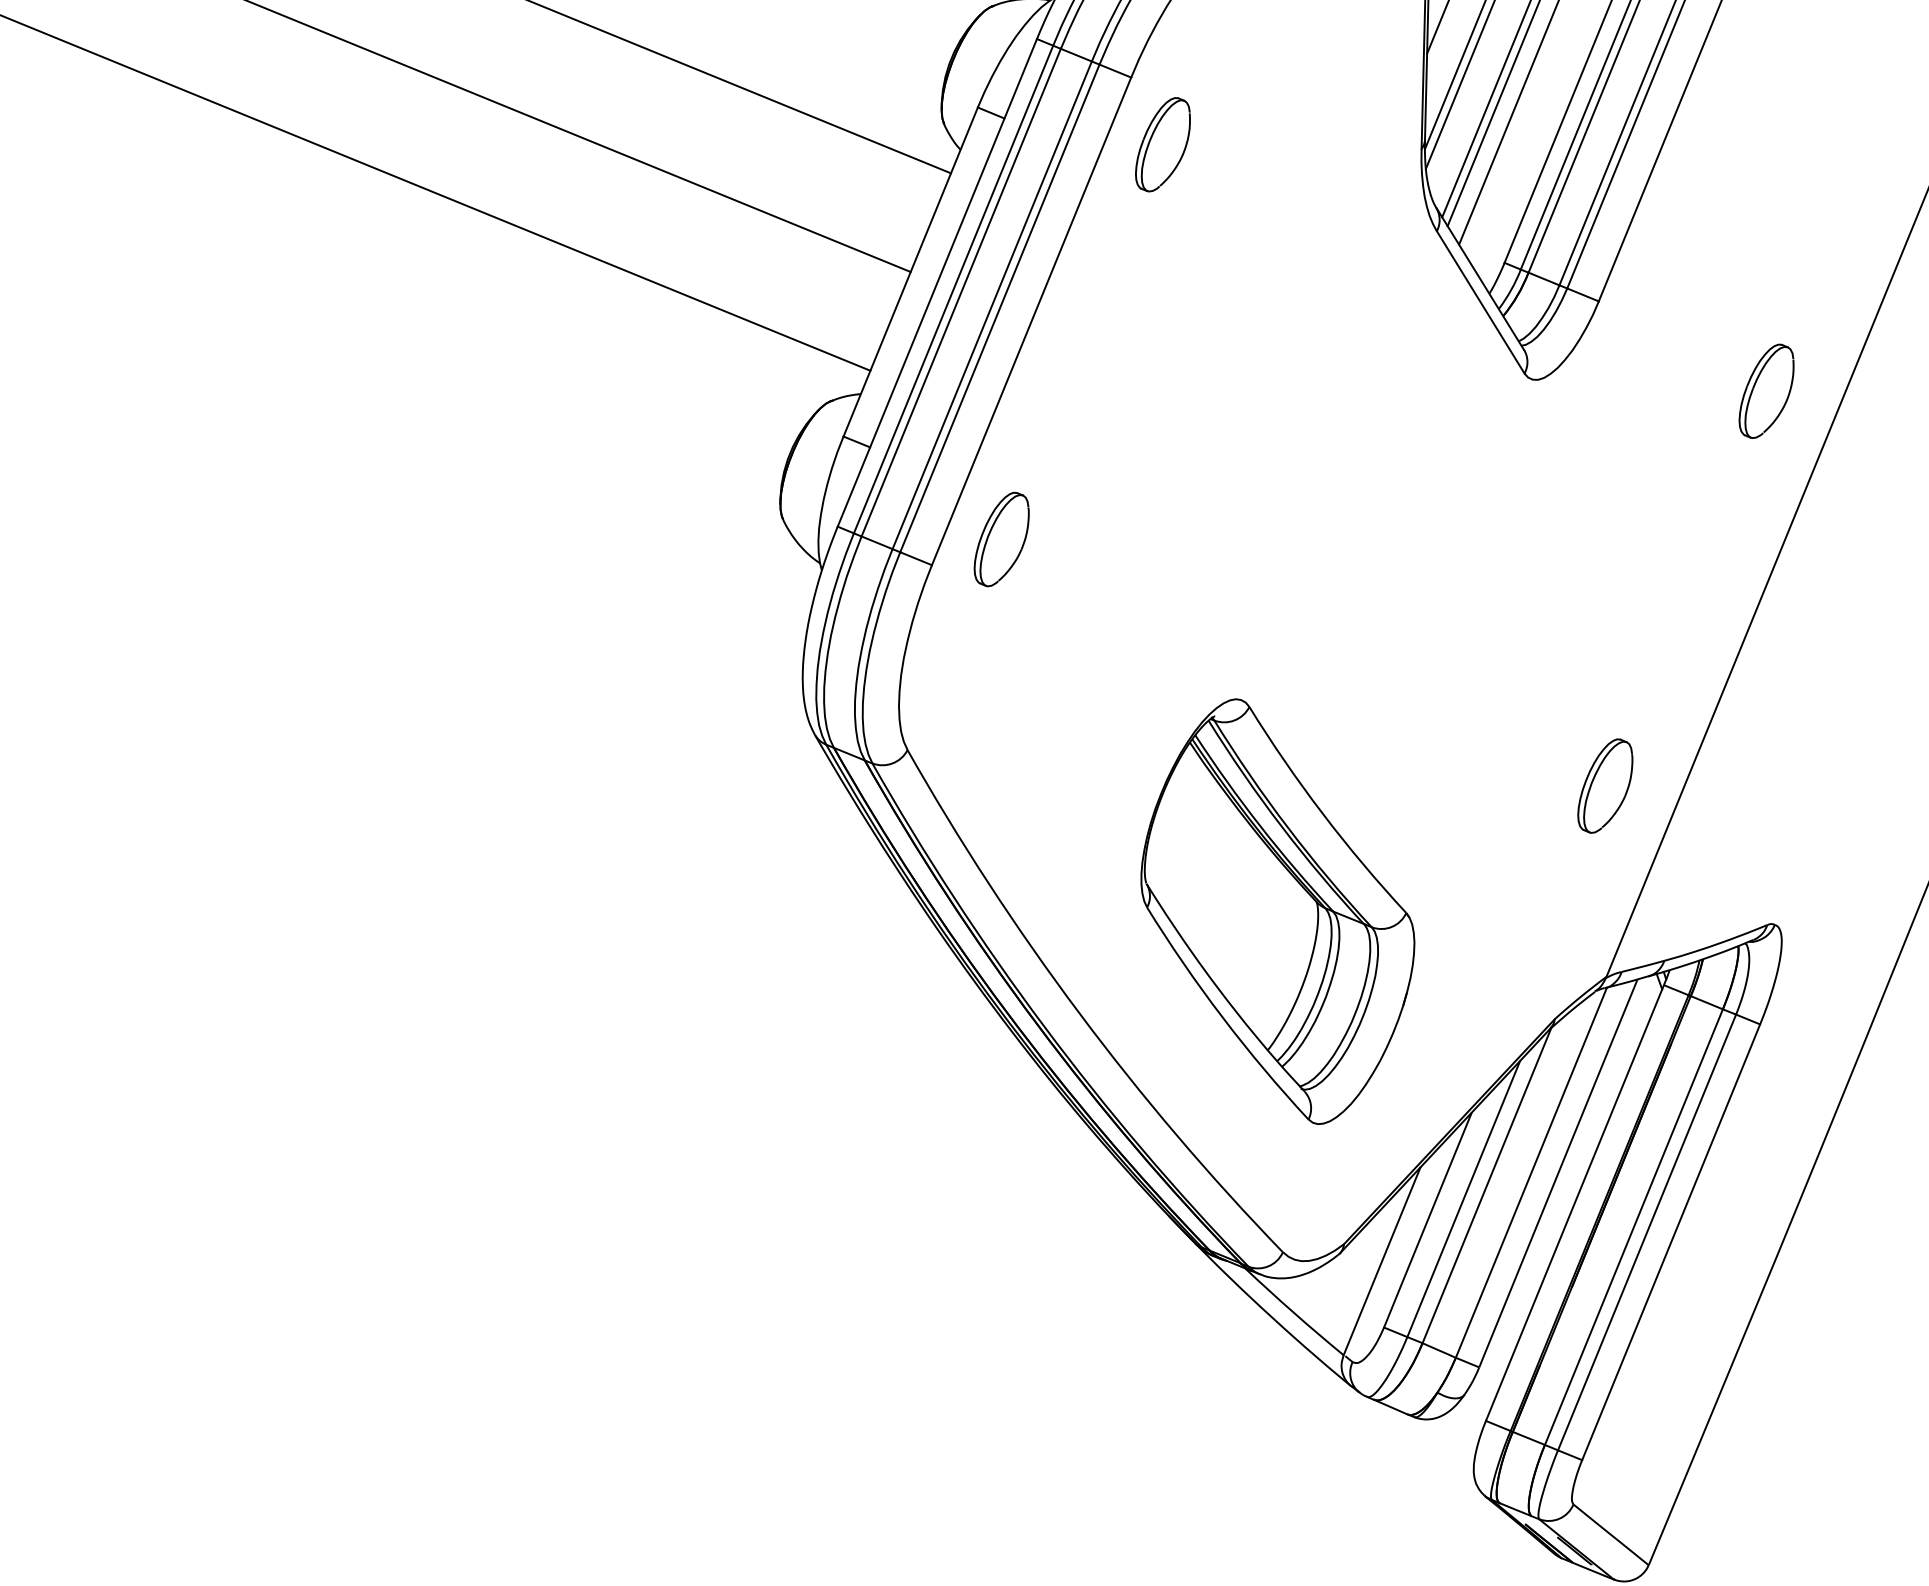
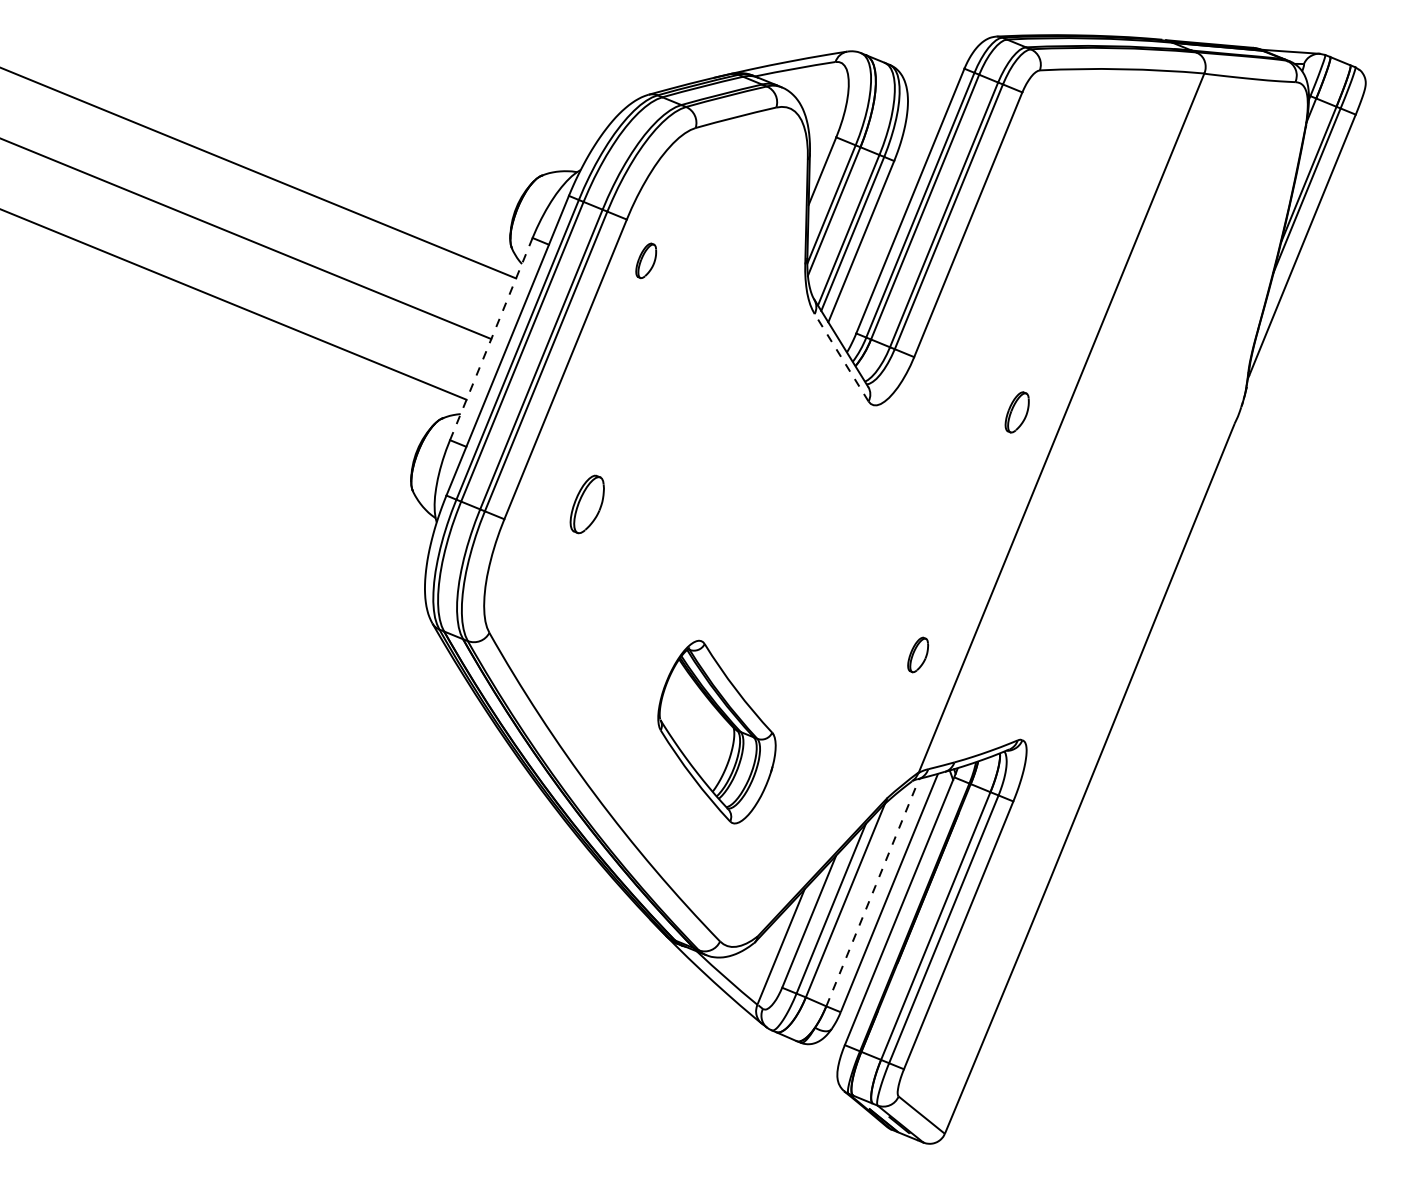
part: (1161, 144) -> (645, 260), size x0.6
line: (910, 271) -> (491, 338), solid -> dashed
line: (1480, 301) -> (841, 357), solid -> dashed
part: (1765, 391) -> (1016, 412), size x0.7
part: (1000, 539) -> (586, 504), moved
part: (1604, 785) -> (917, 654), size x0.6
part: (1277, 910) -> (716, 731), size x0.7
line: (1530, 1172) -> (872, 892), solid -> dashed

